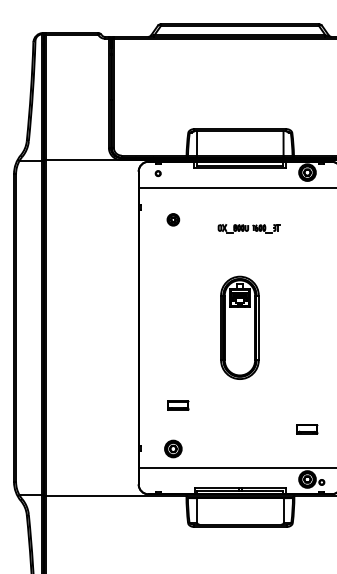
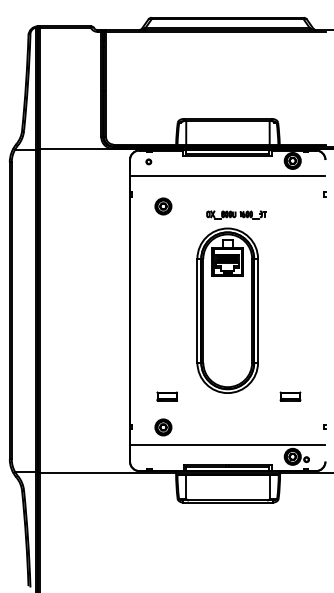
part: (173, 219) -> (163, 206), size x1.43
part: (239, 327) -> (227, 310), size x1.67
part: (177, 405) -> (166, 396), moved
part: (307, 429) -> (290, 396), moved

